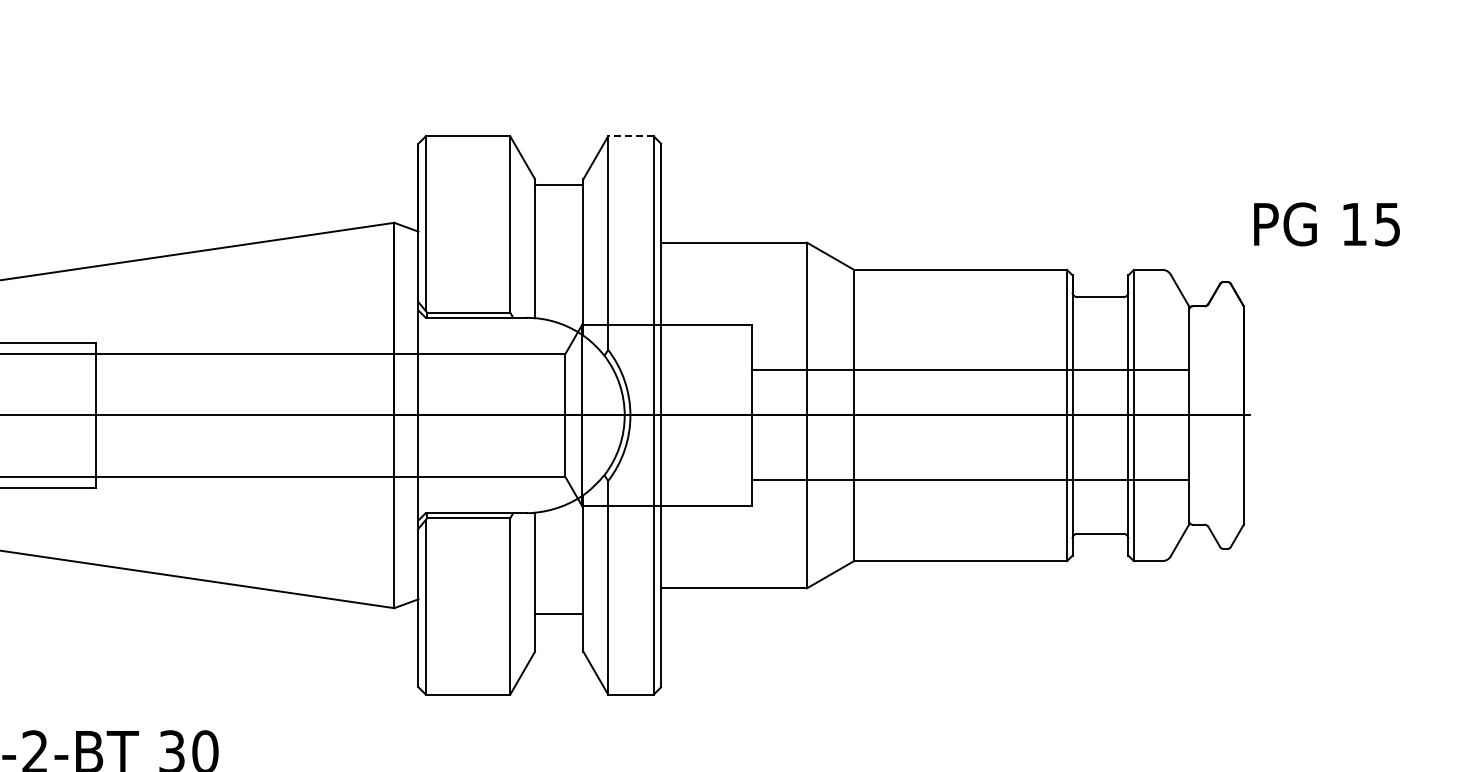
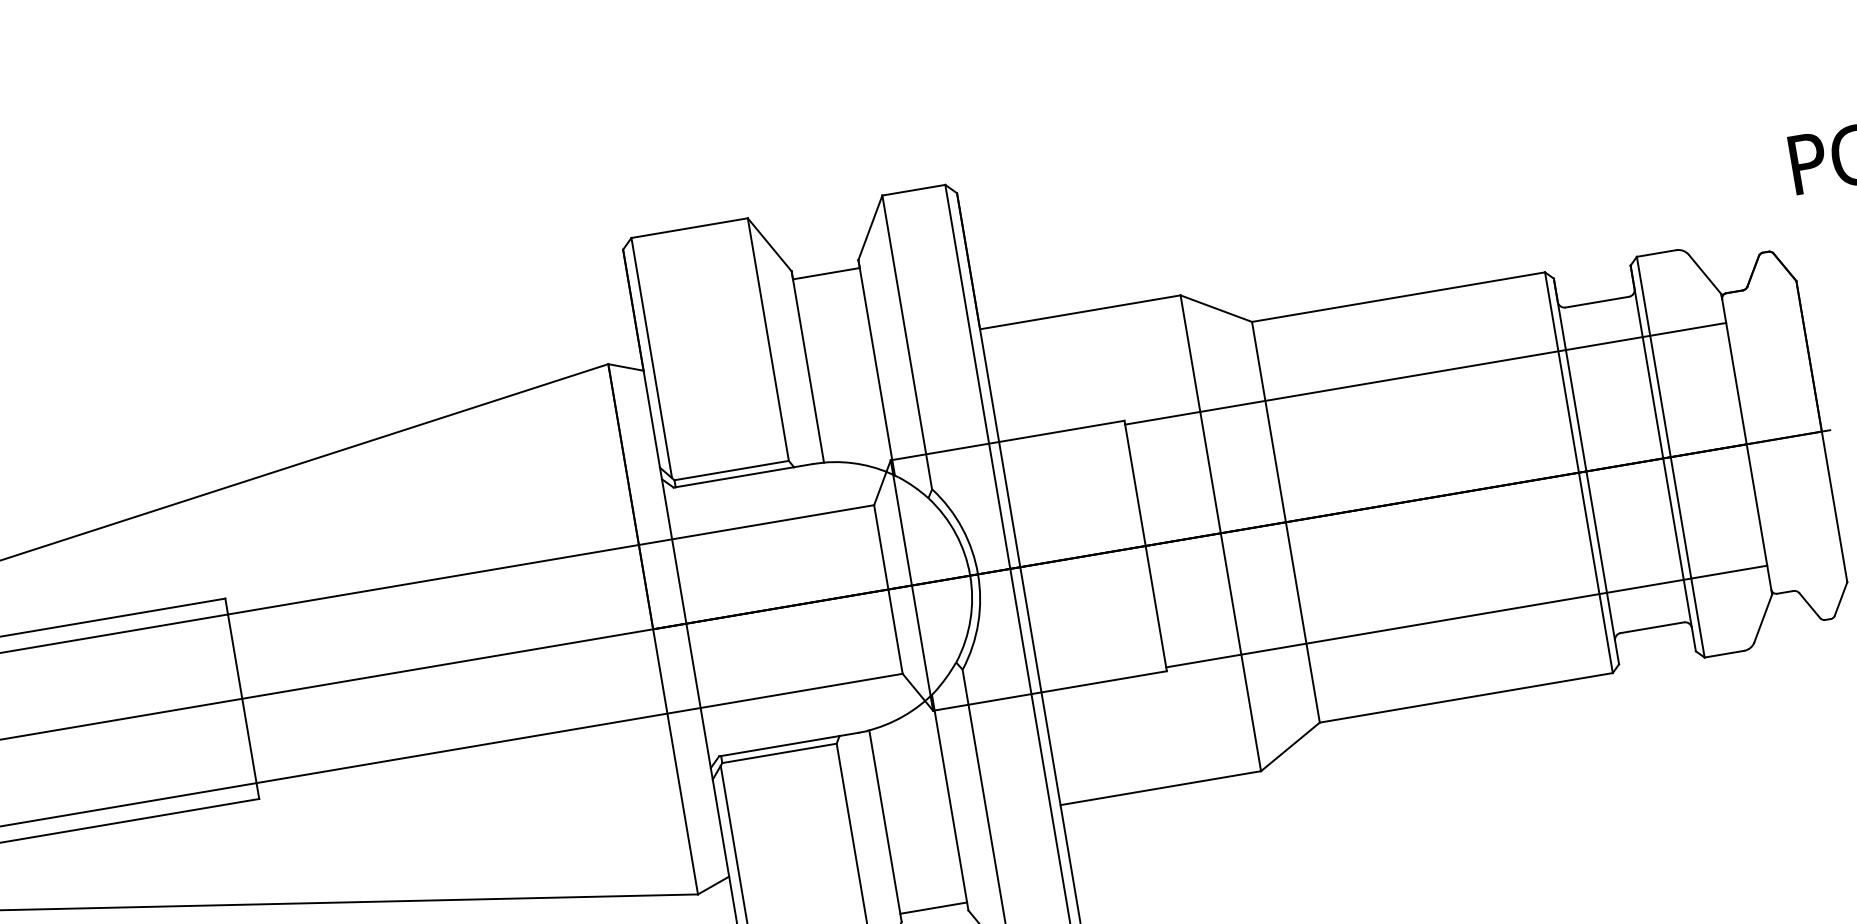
line: (630, 136) -> (913, 190), dashed -> solid
line: (970, 370) -> (1425, 374), moved
line: (970, 479) -> (1466, 616), moved
line: (558, 614) -> (932, 908), moved

